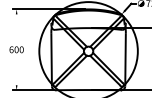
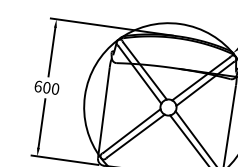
line: (16, 28) -> (51, 51), added
line: (16, 70) -> (41, 122), added

